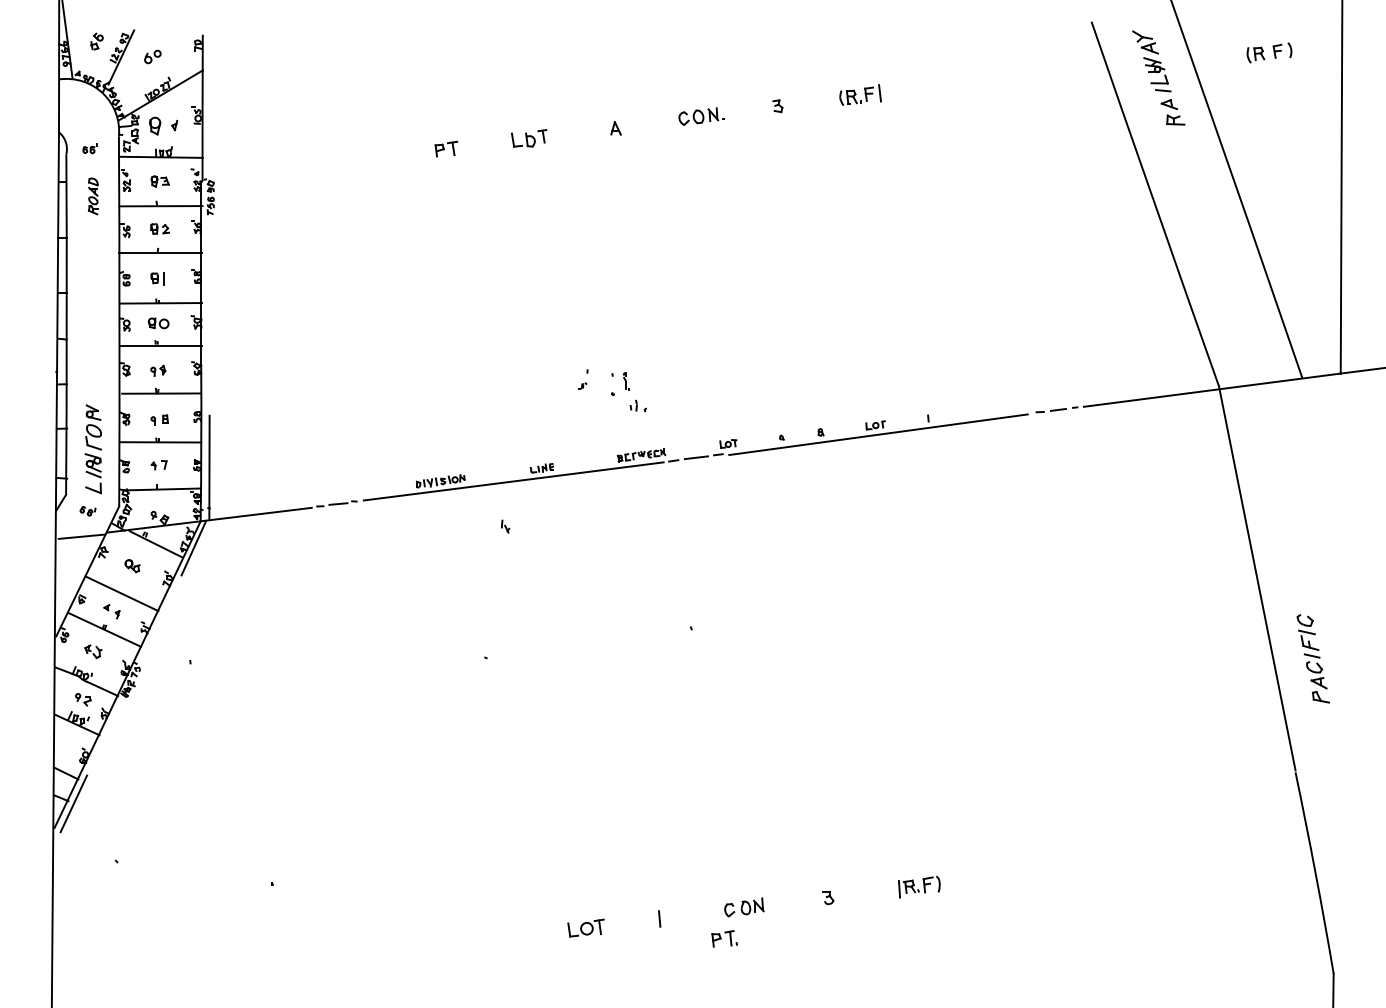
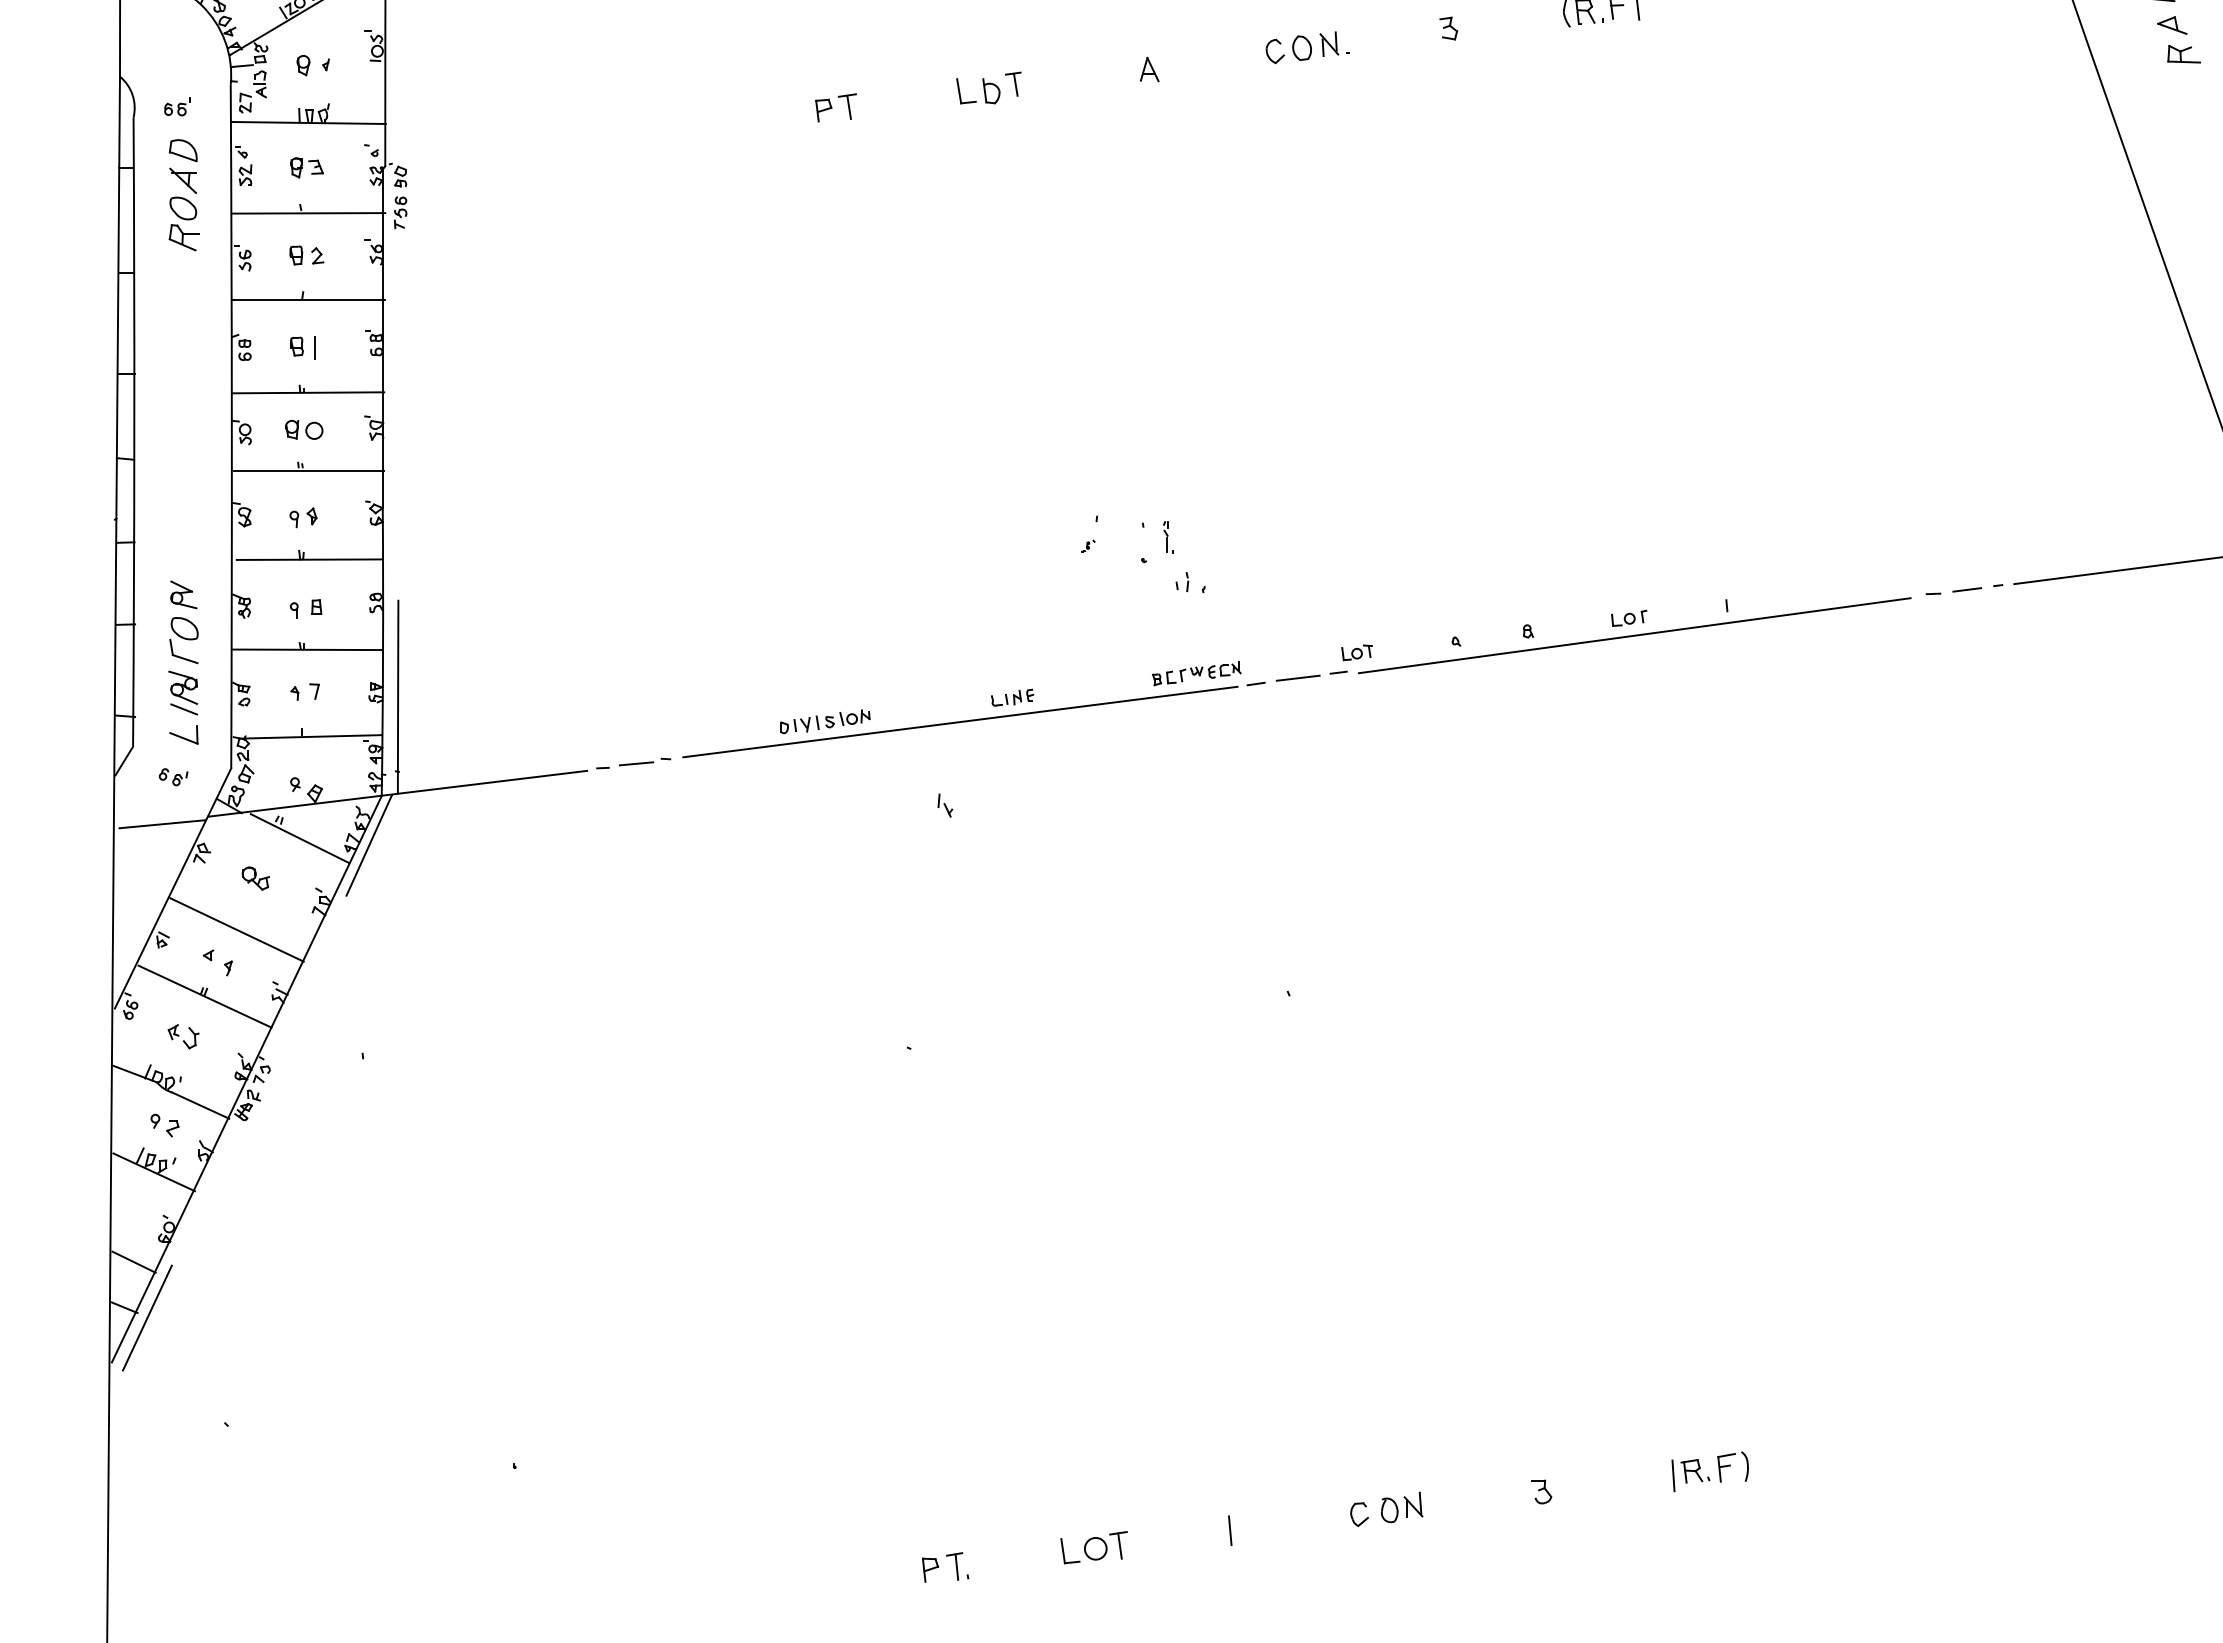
part: (163, 126) -> (313, 66), size x0.62
part: (93, 196) -> (183, 195), size x1.67
part: (724, 938) -> (945, 1566), moved

